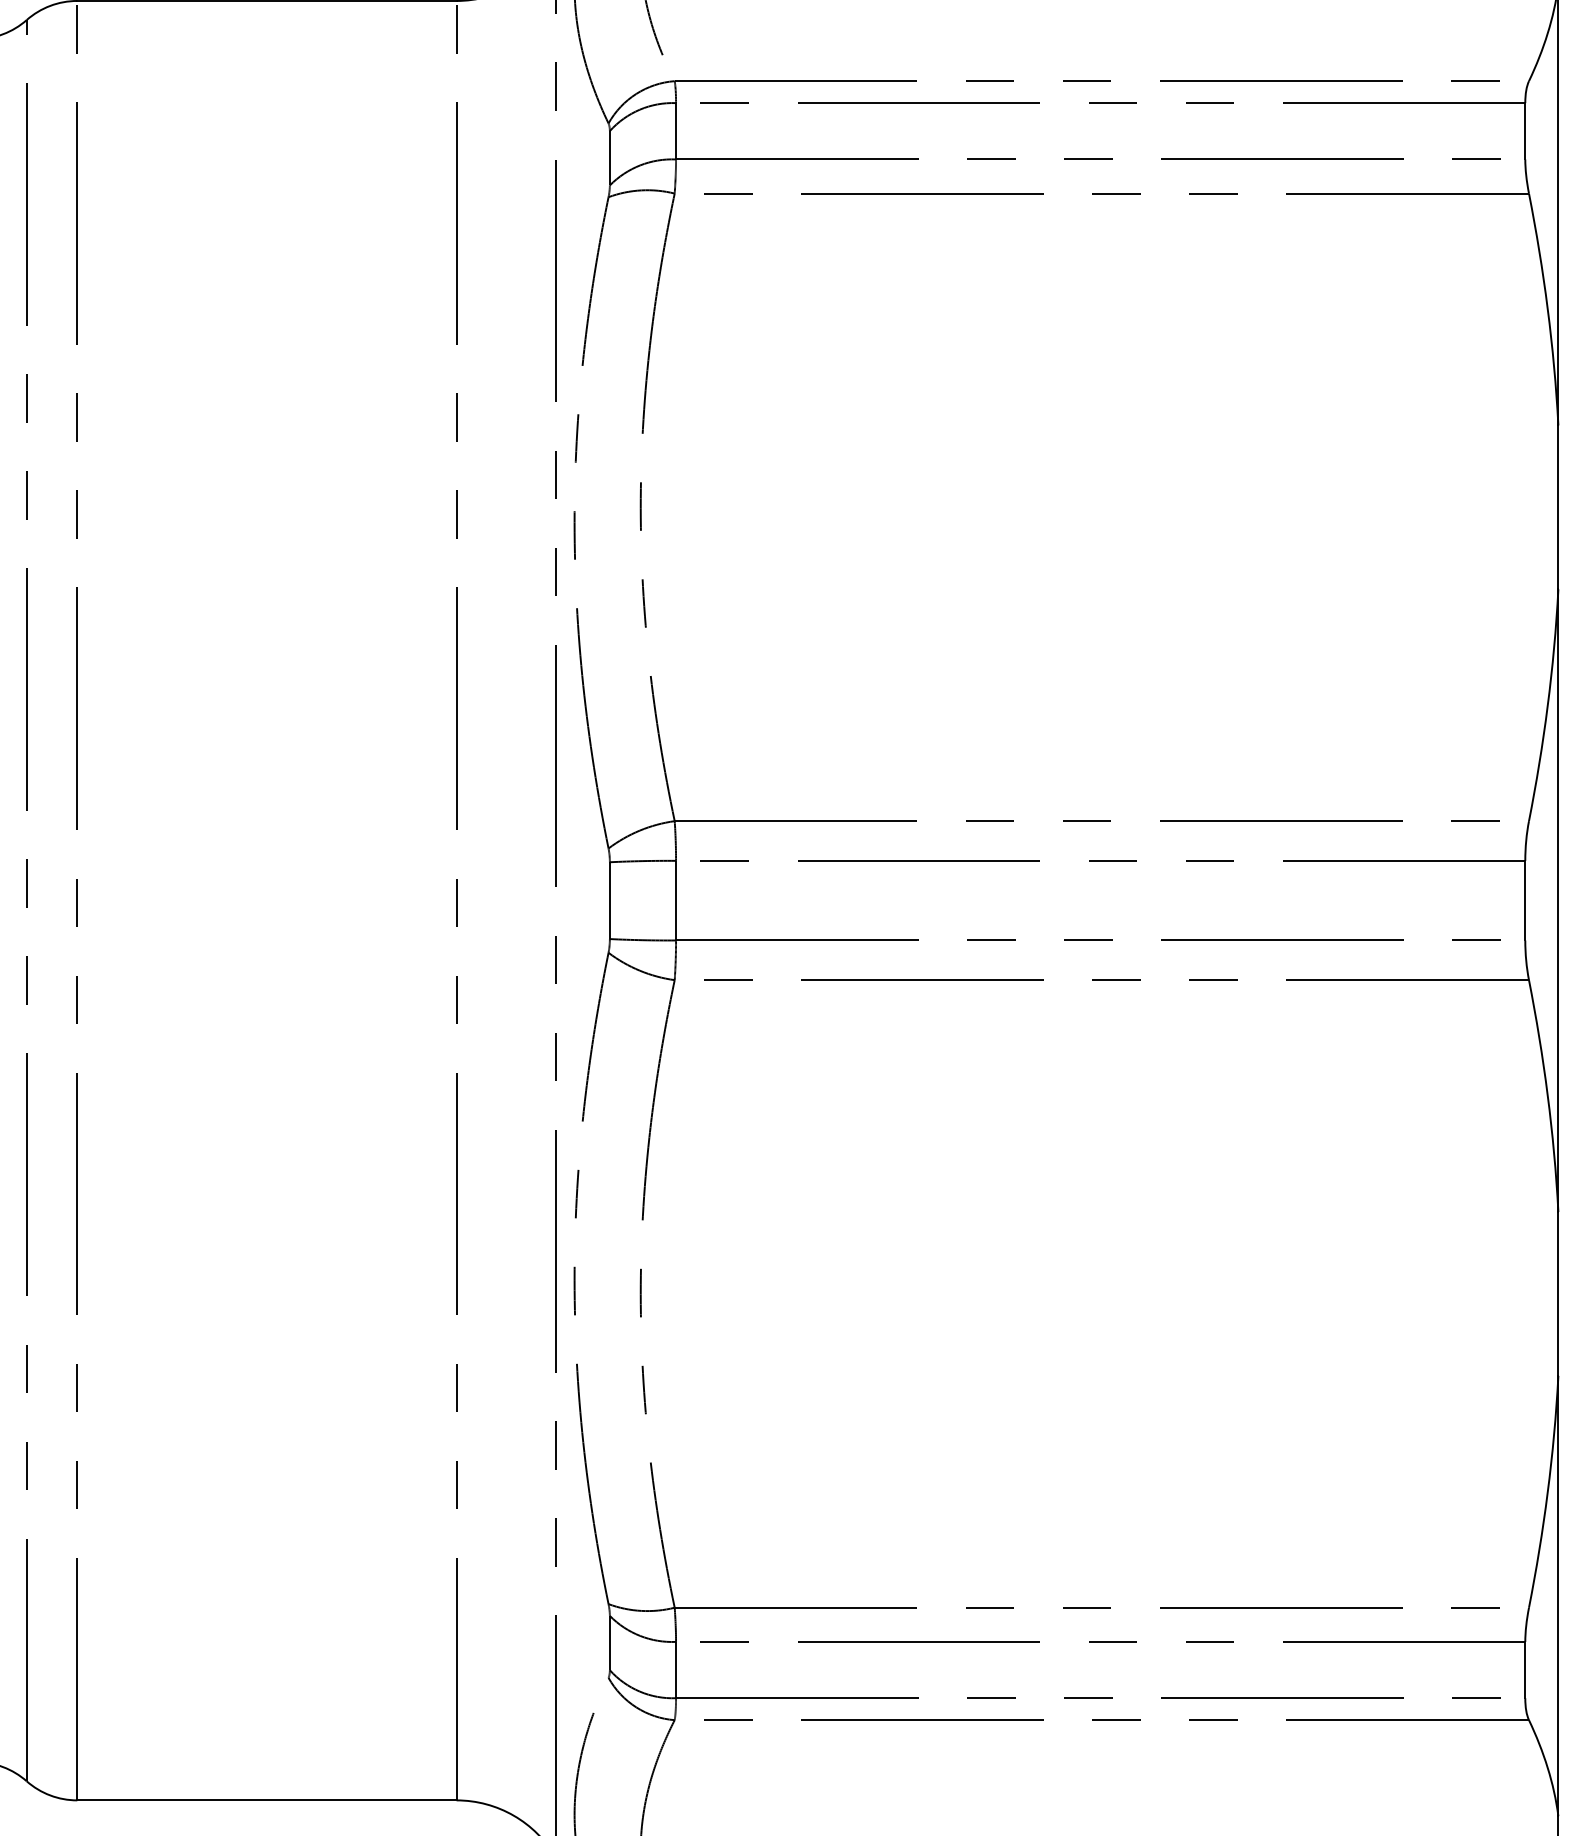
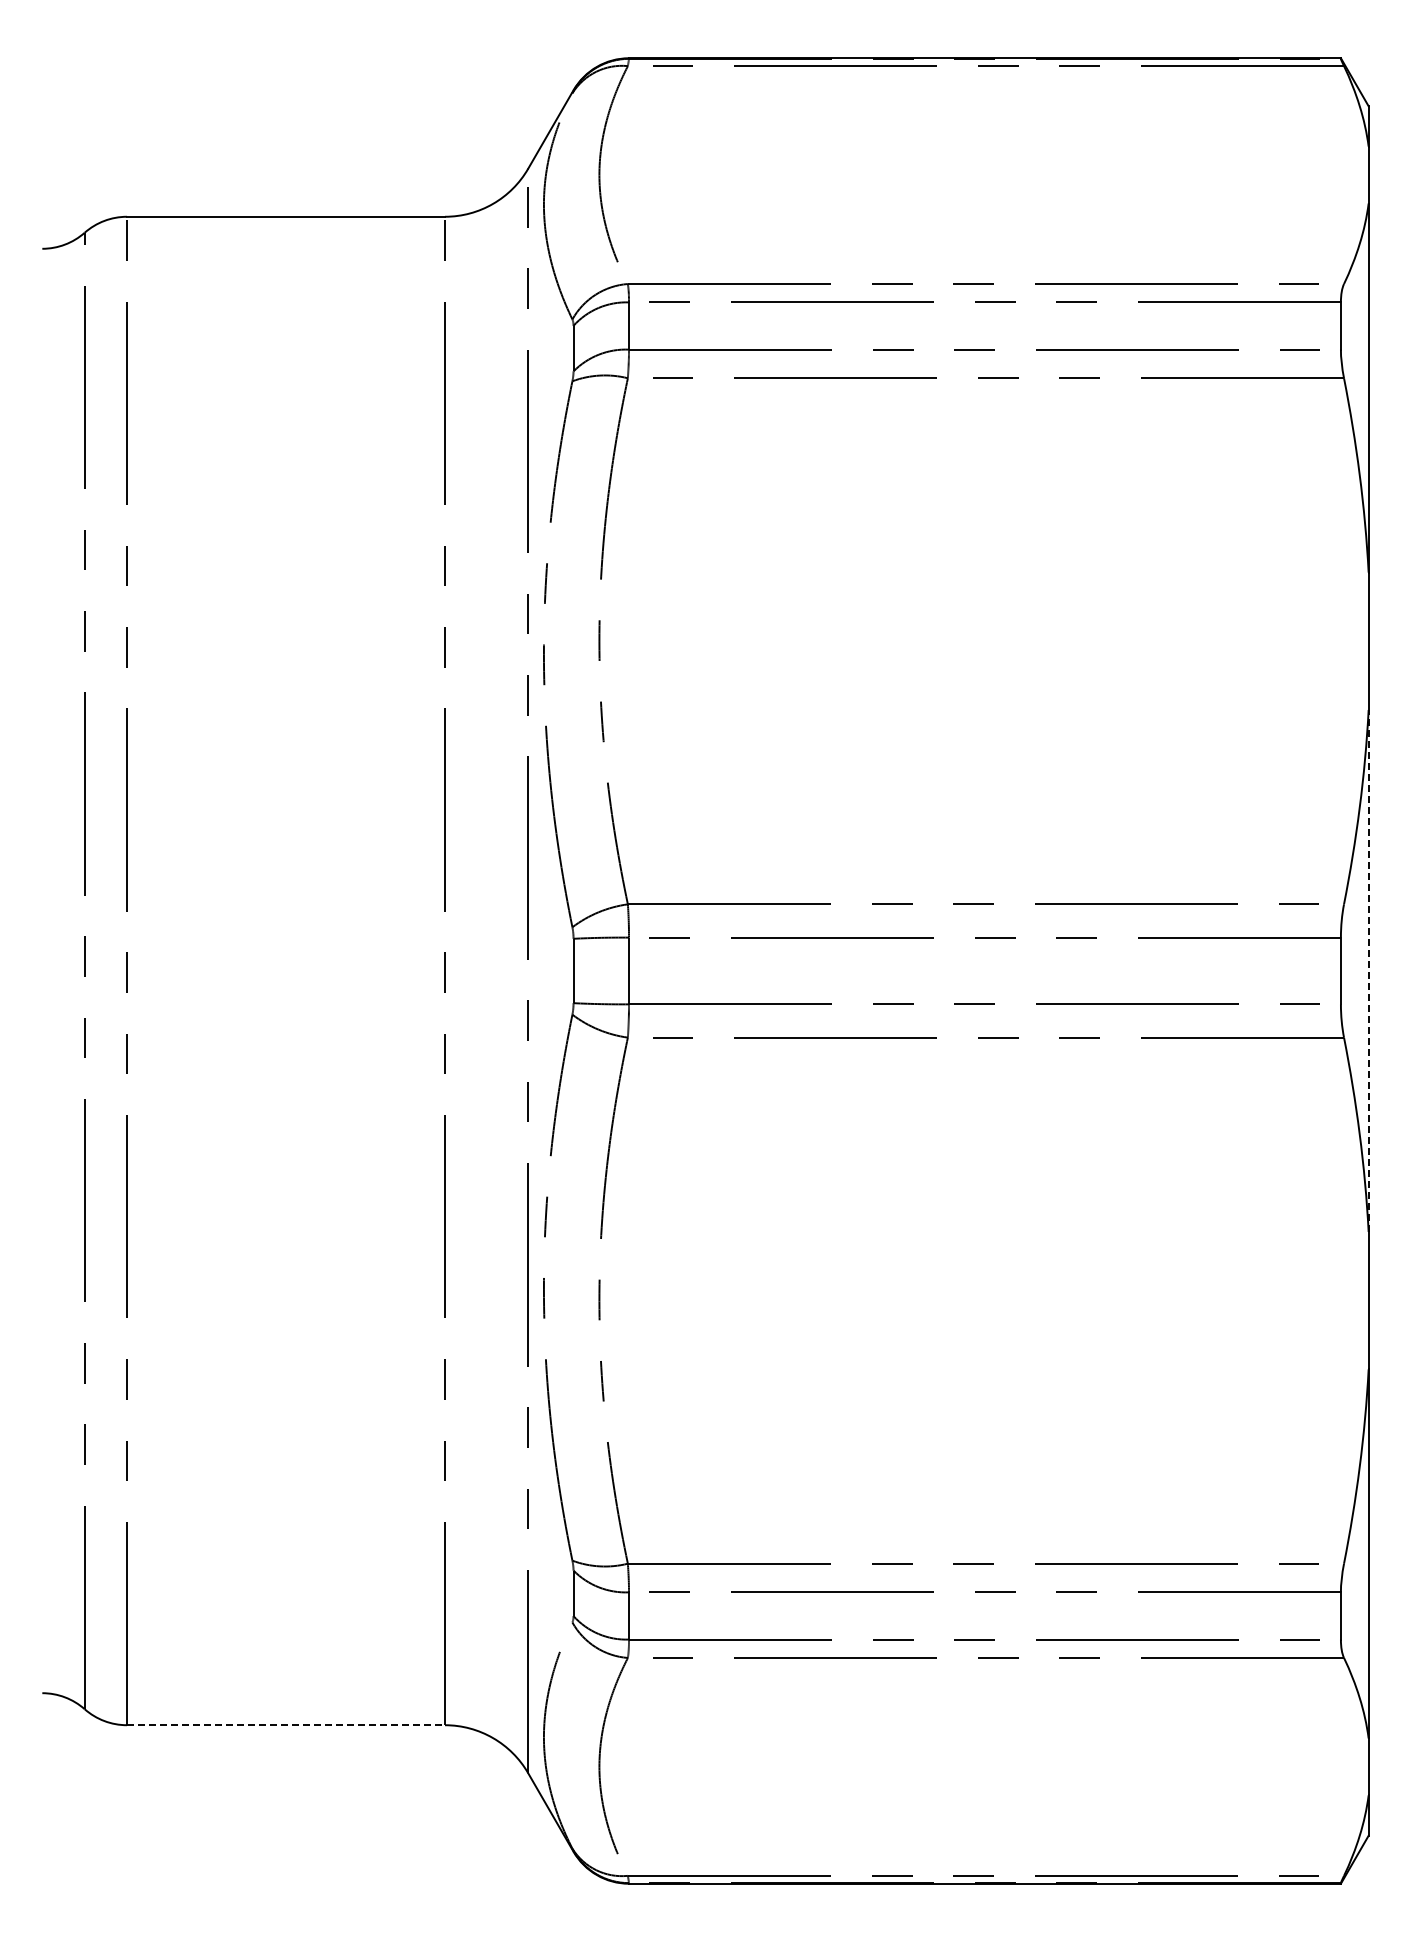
line: (1558, 900) -> (1368, 970), solid -> dashed
line: (267, 1800) -> (286, 1725), solid -> dashed

